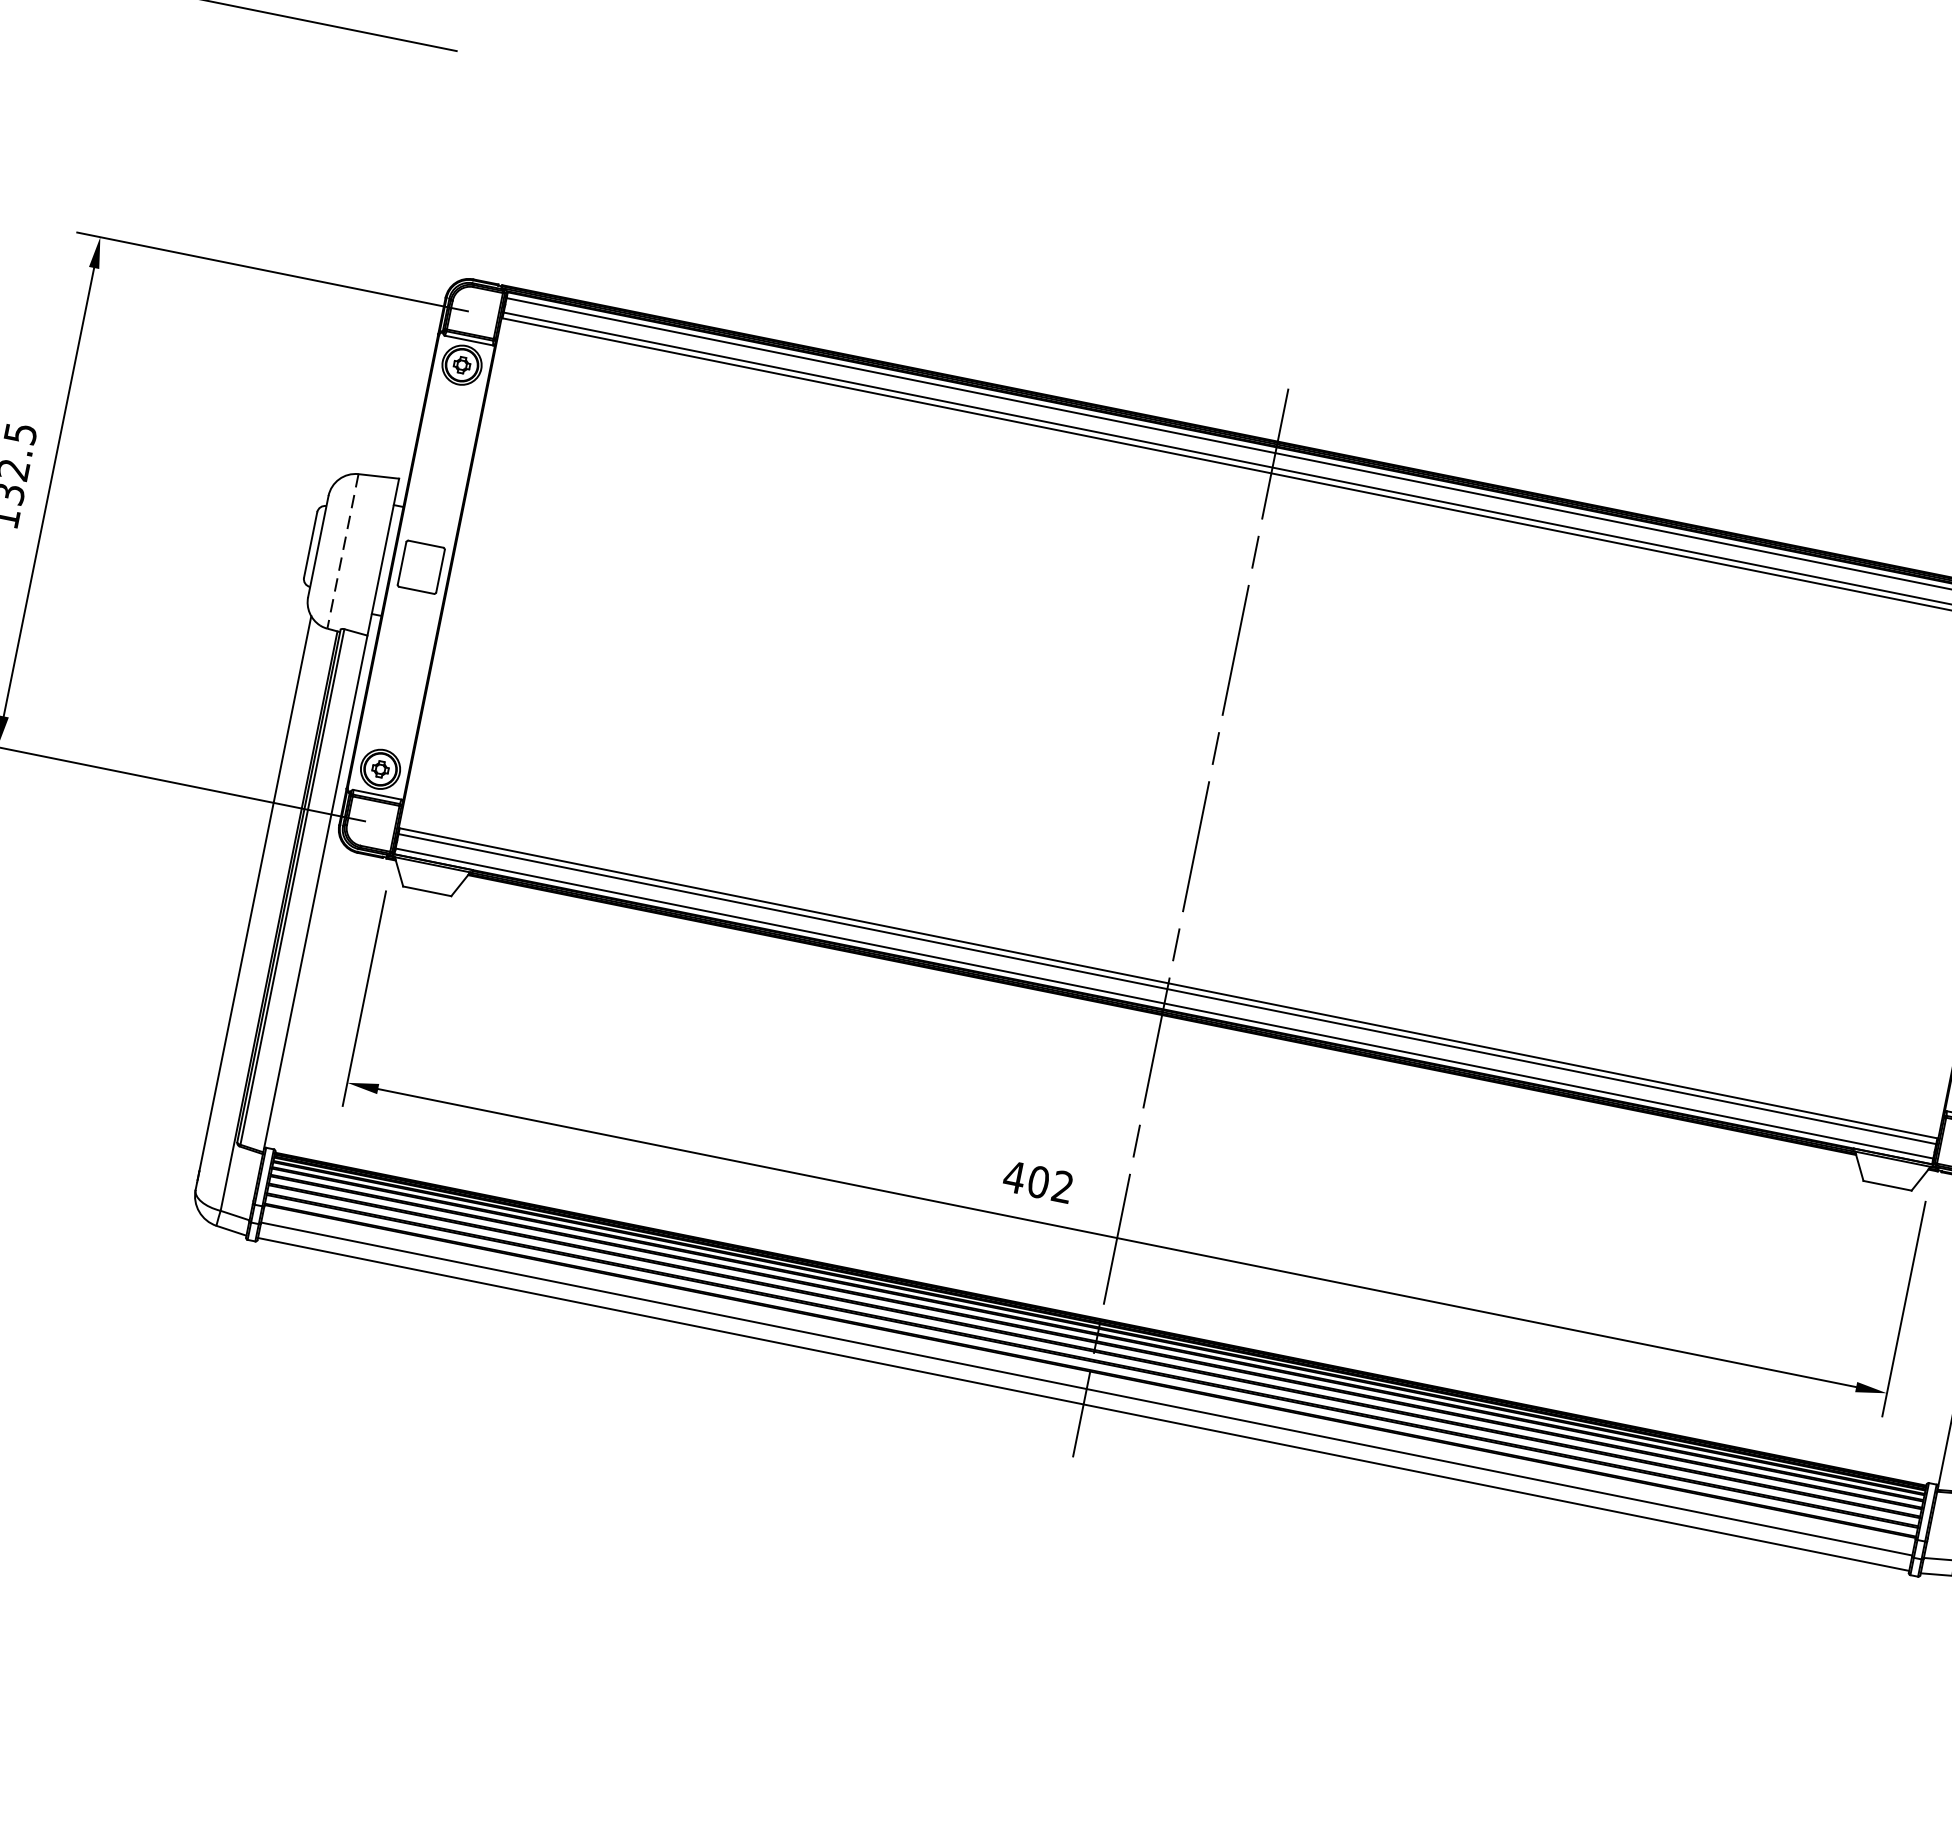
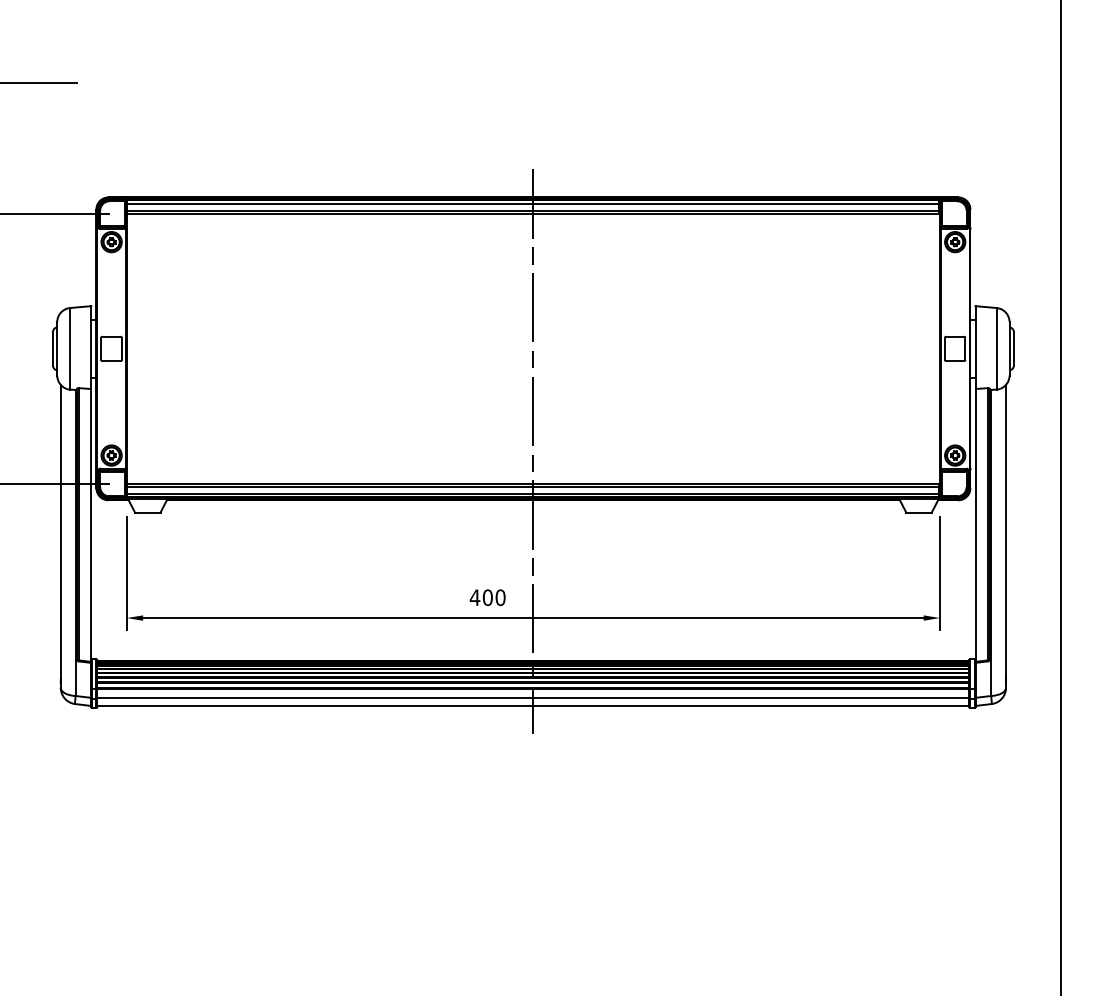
line: (343, 550) -> (70, 348), dashed -> solid
text: (1062, 1186) -> (500, 597), 402 -> 400

